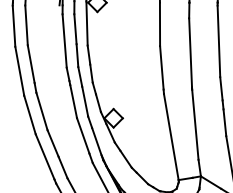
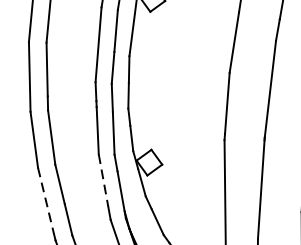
line: (83, 135) -> (103, 179), solid -> dashed
line: (45, 157) -> (46, 201), solid -> dashed

